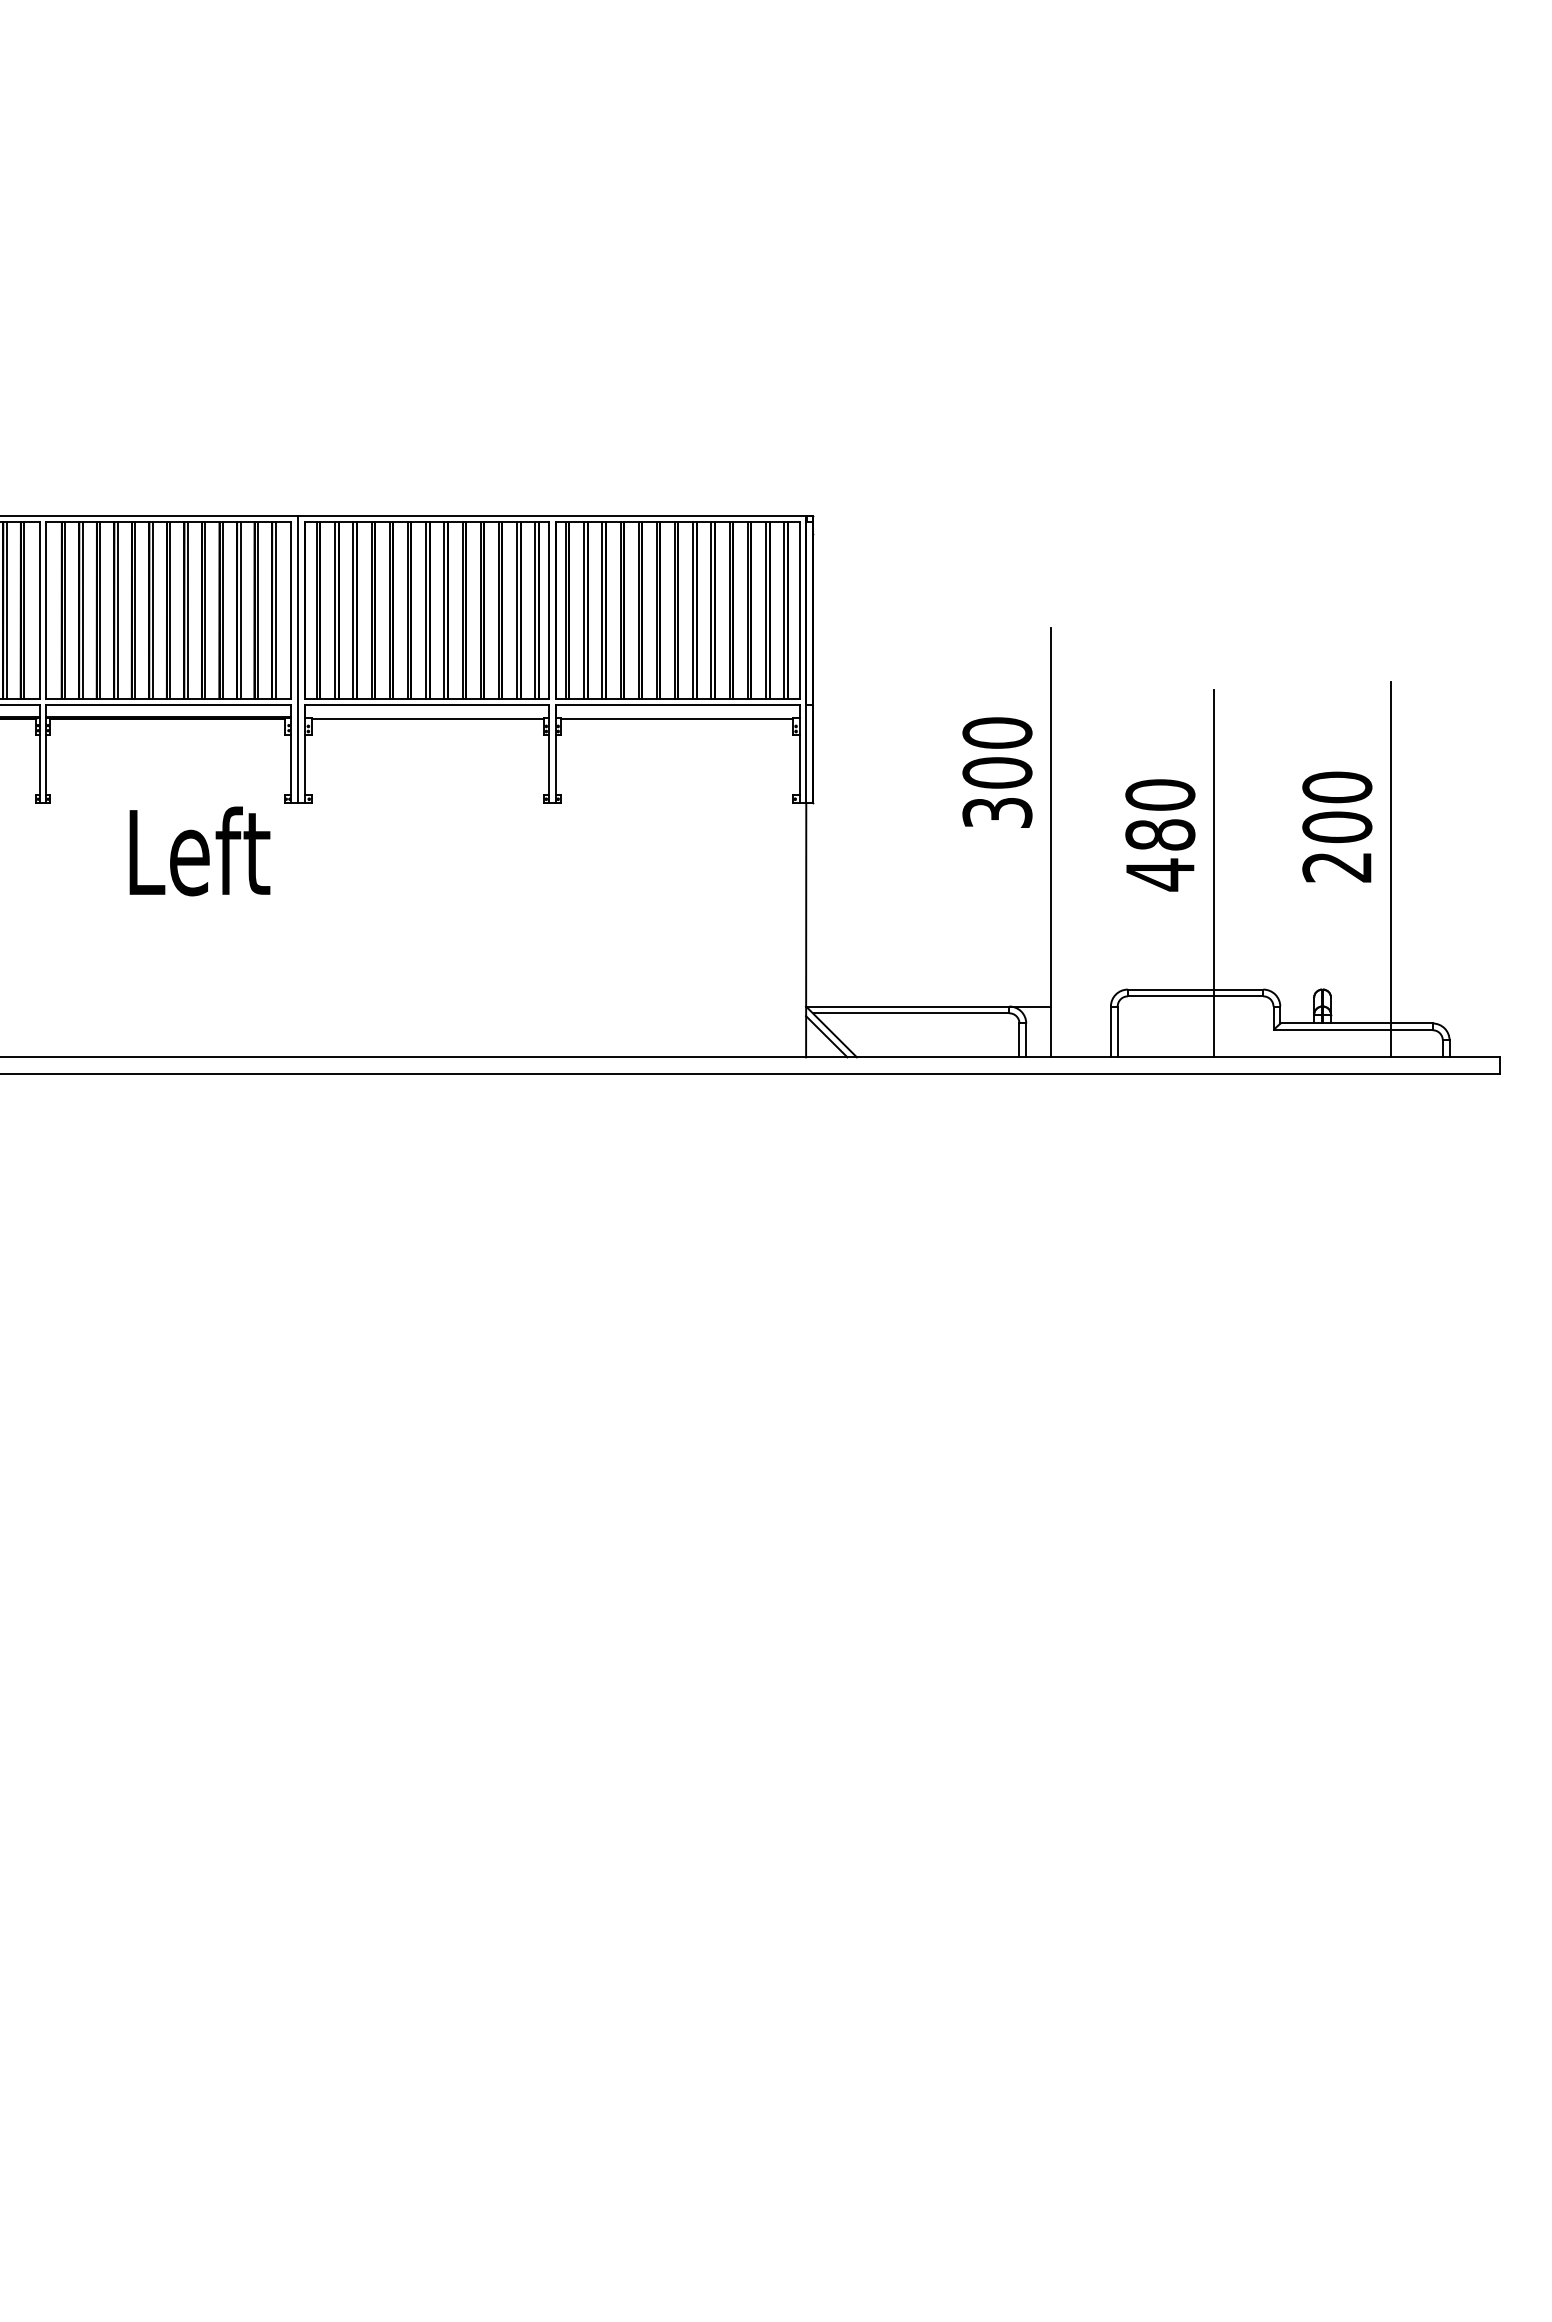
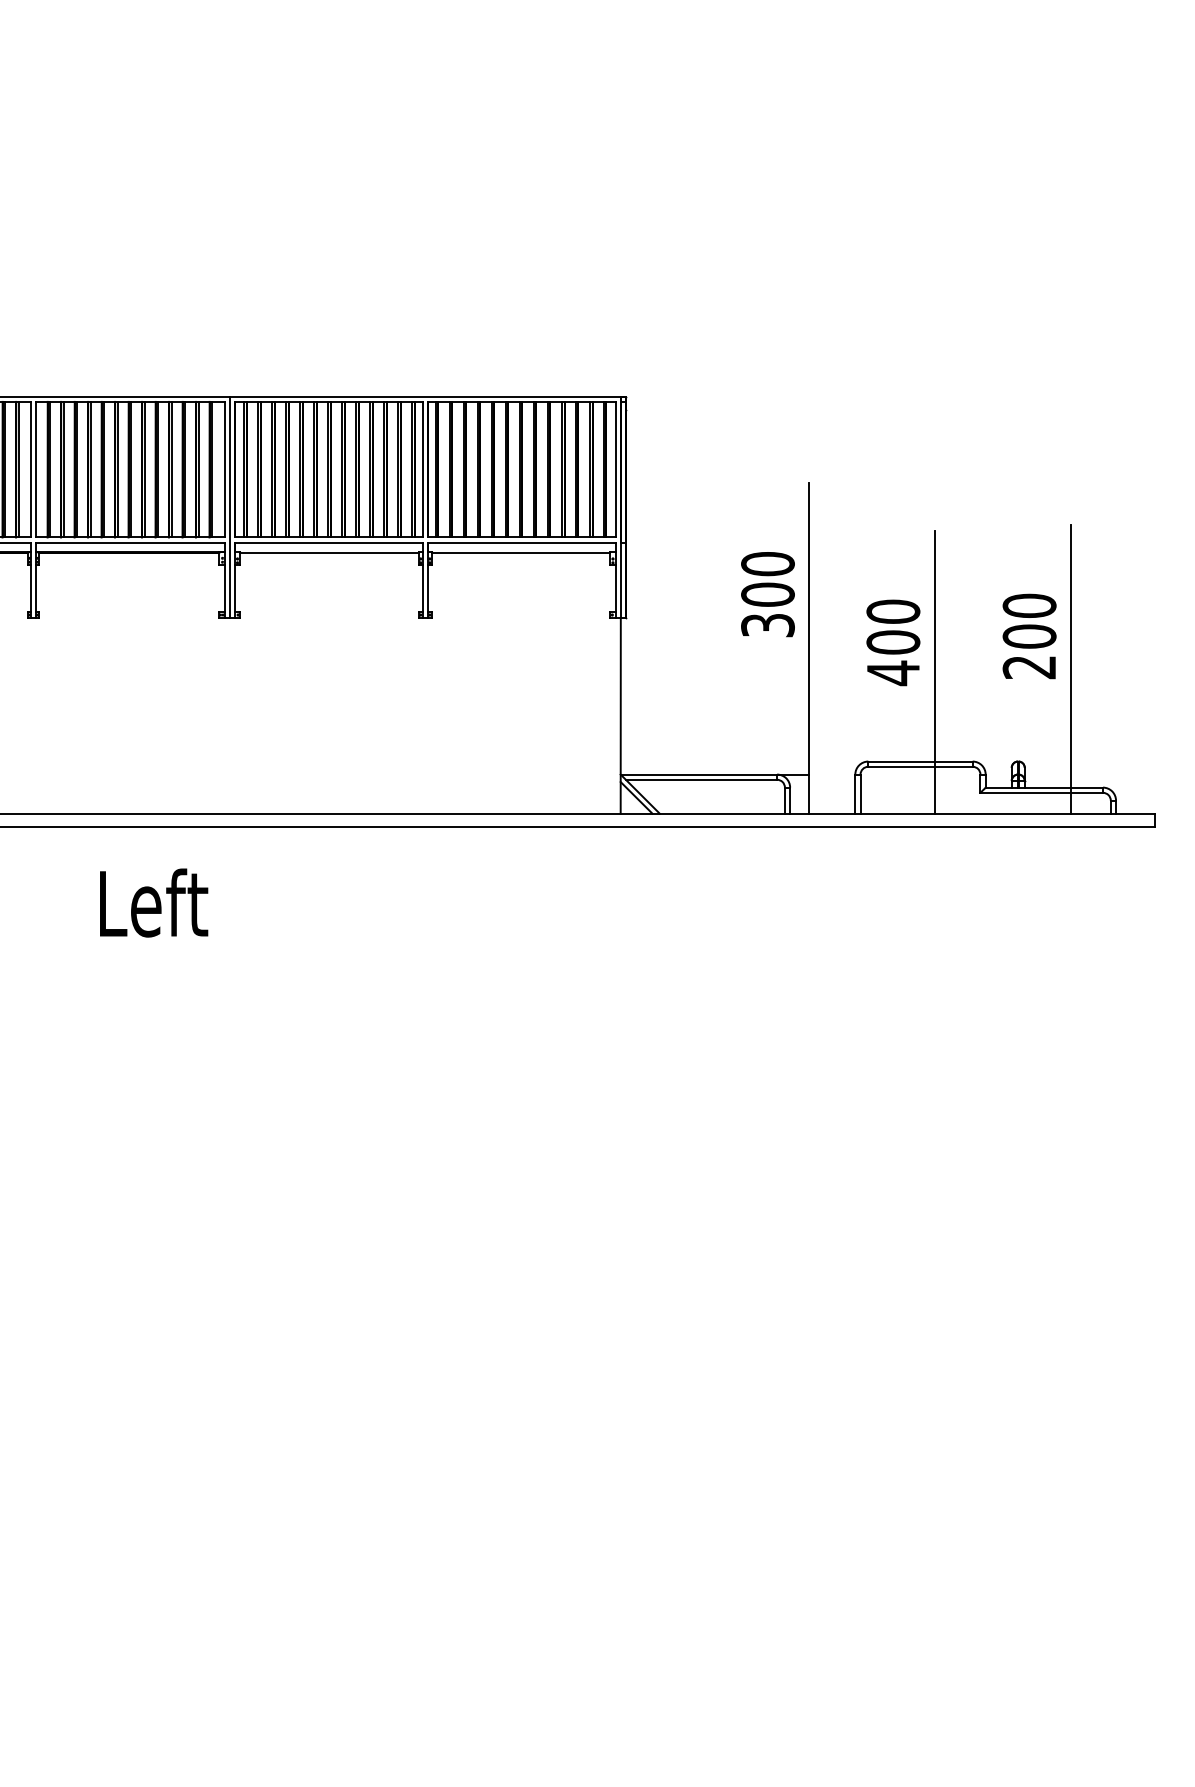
text: (1160, 834) -> (893, 642), 480 -> 400
text: (199, 851) -> (153, 903), moved

